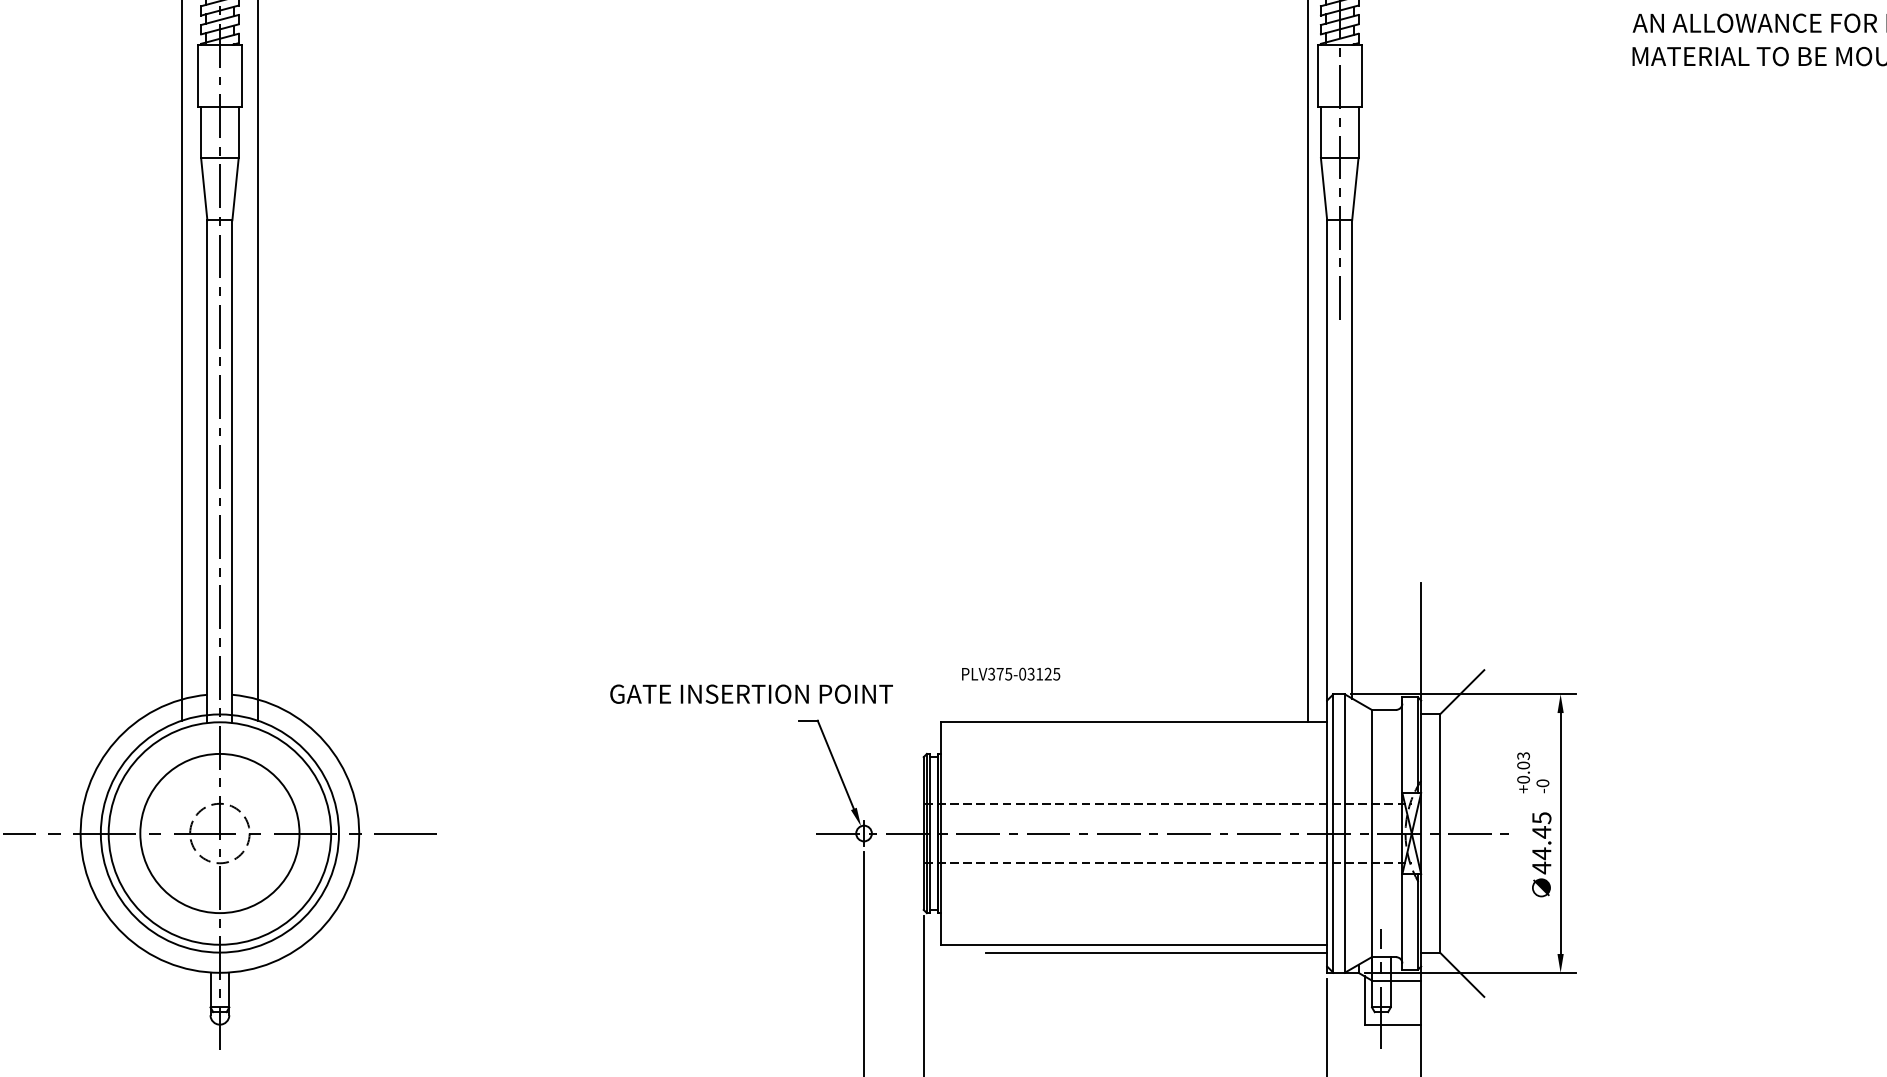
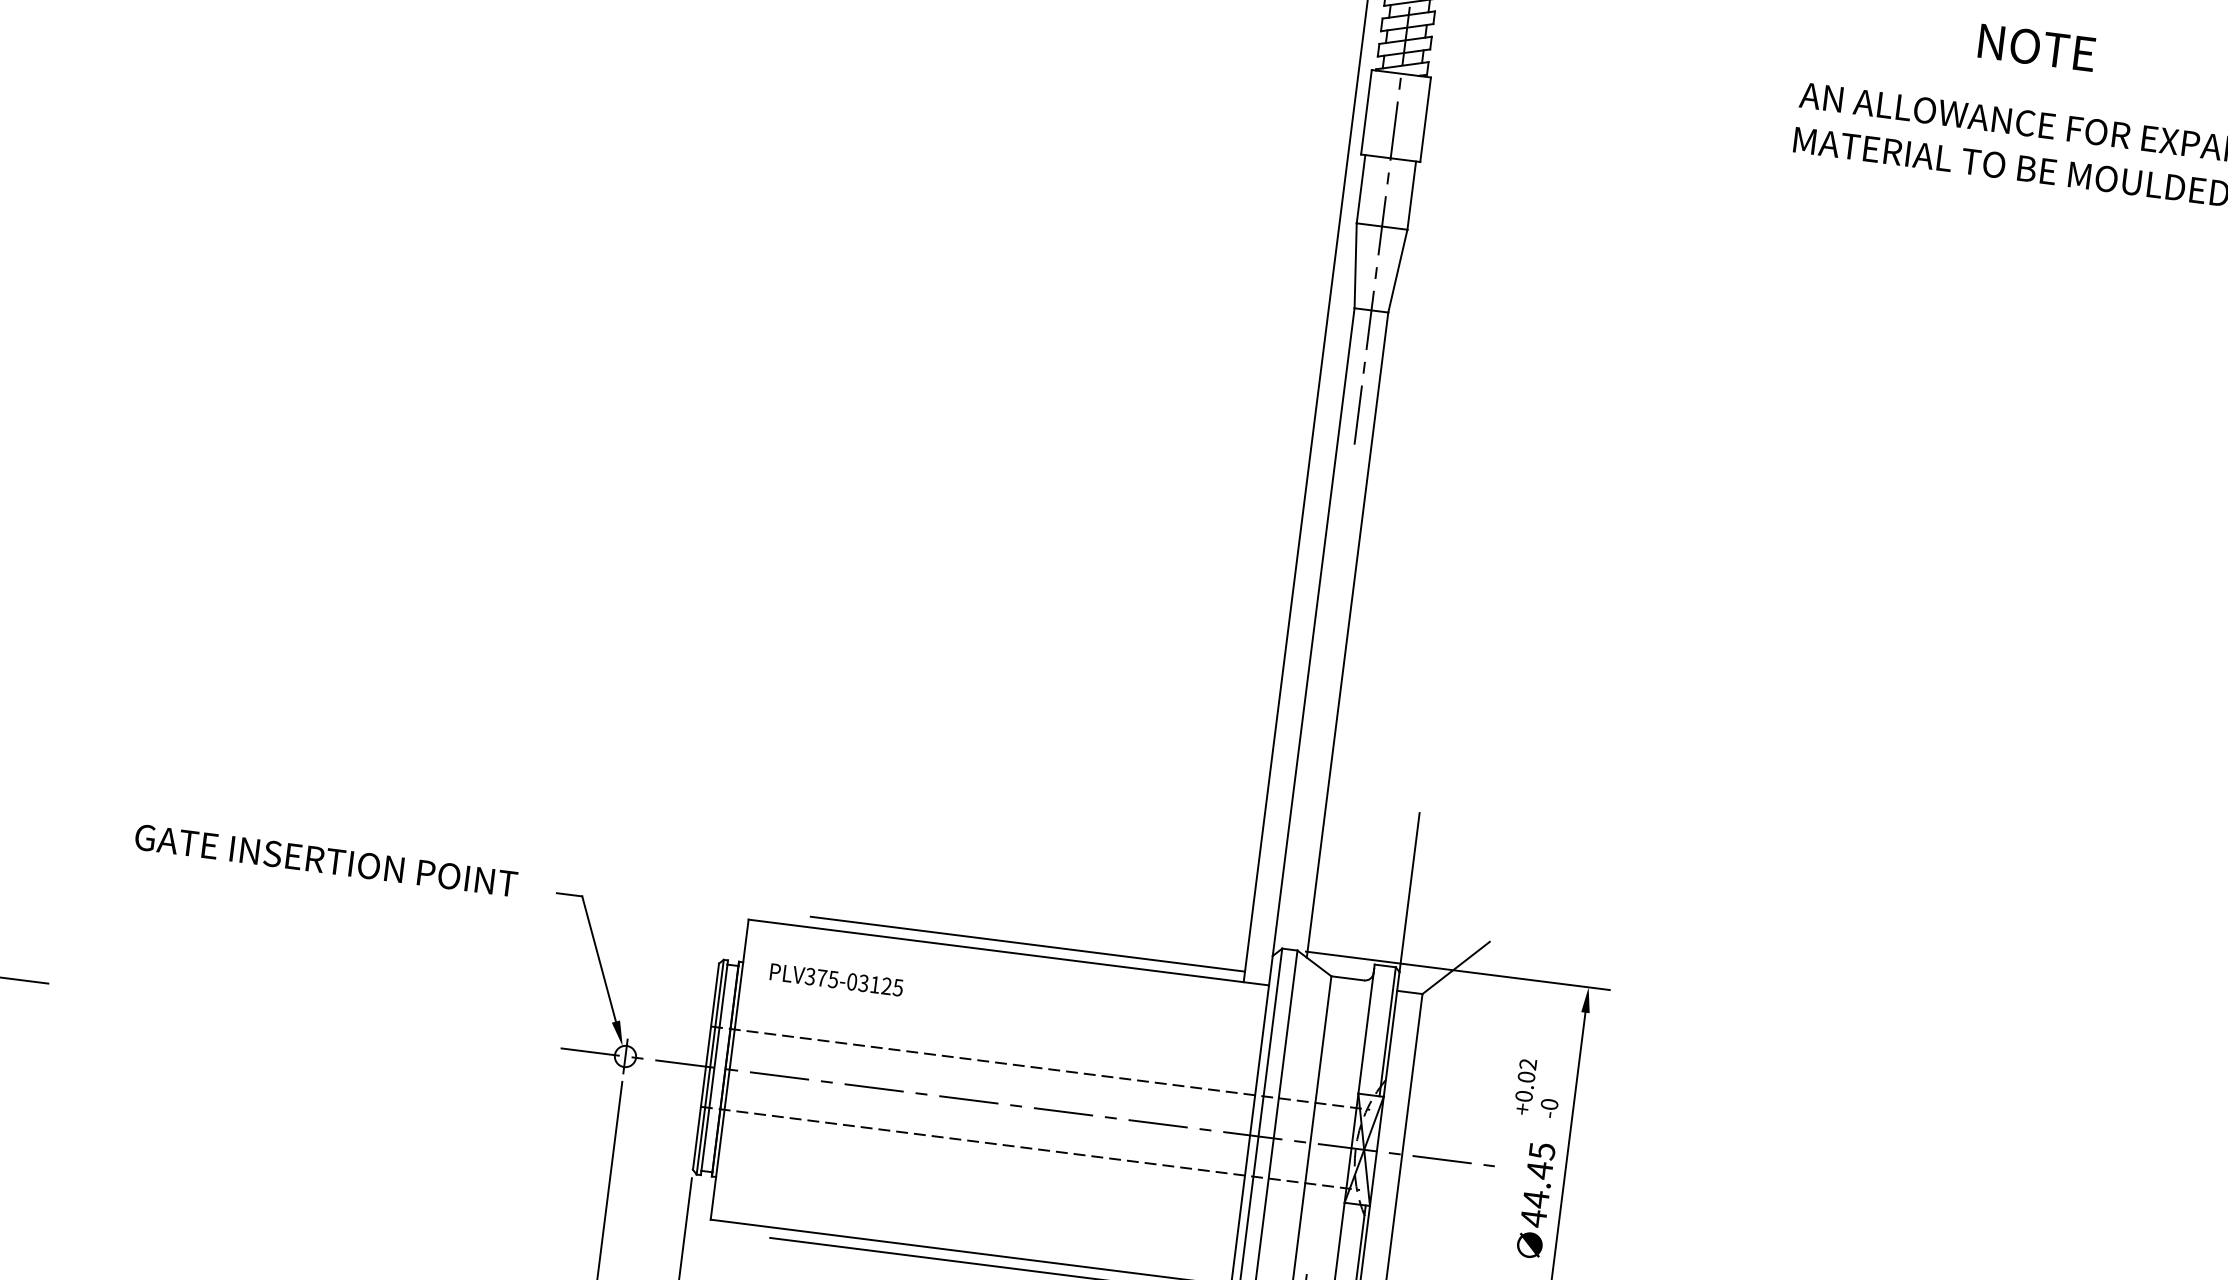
text: (1011, 673) -> (837, 979), moved
text: (751, 693) -> (326, 859), moved
line: (1147, 714) -> (1028, 944), added
text: (1523, 755) -> (1528, 1063), +0.03 -> +0.02

